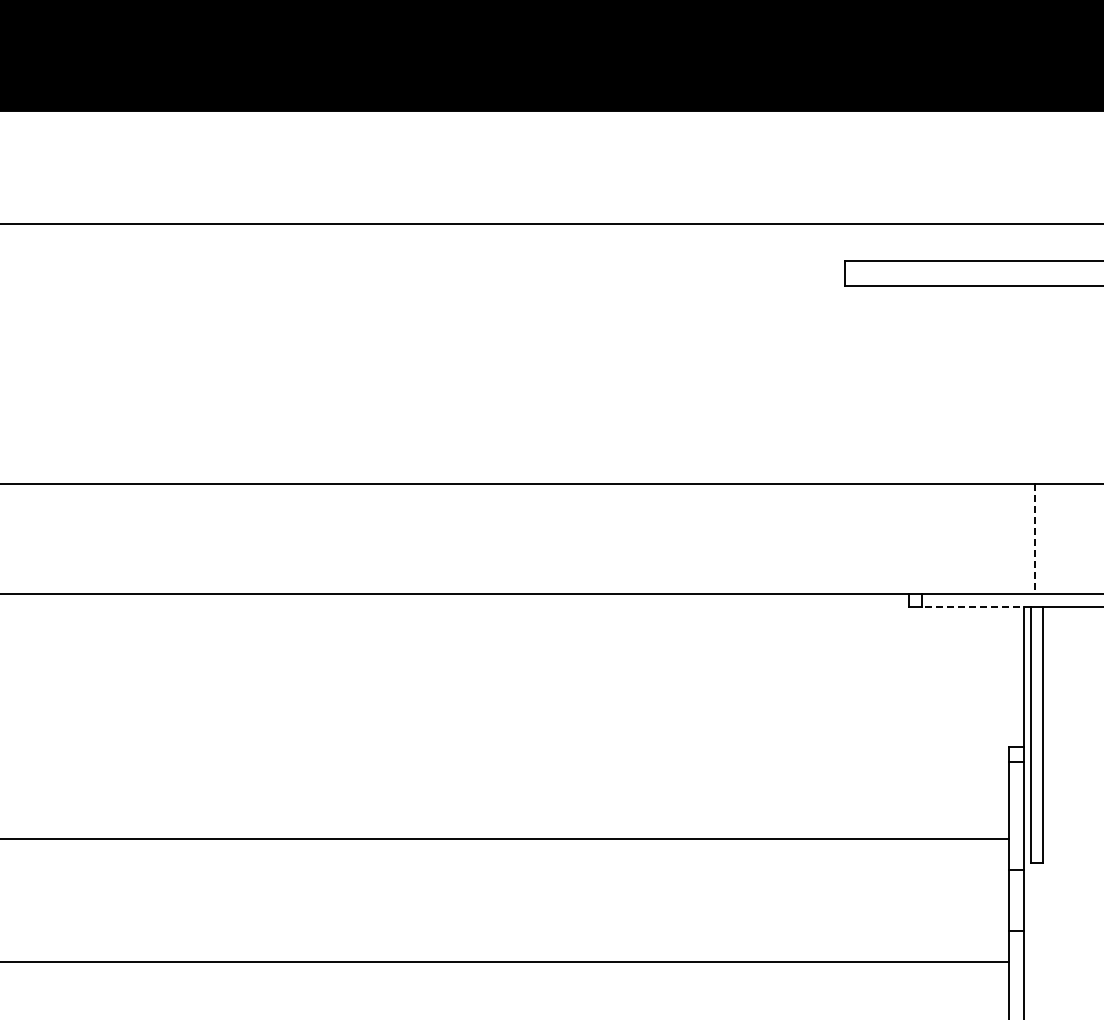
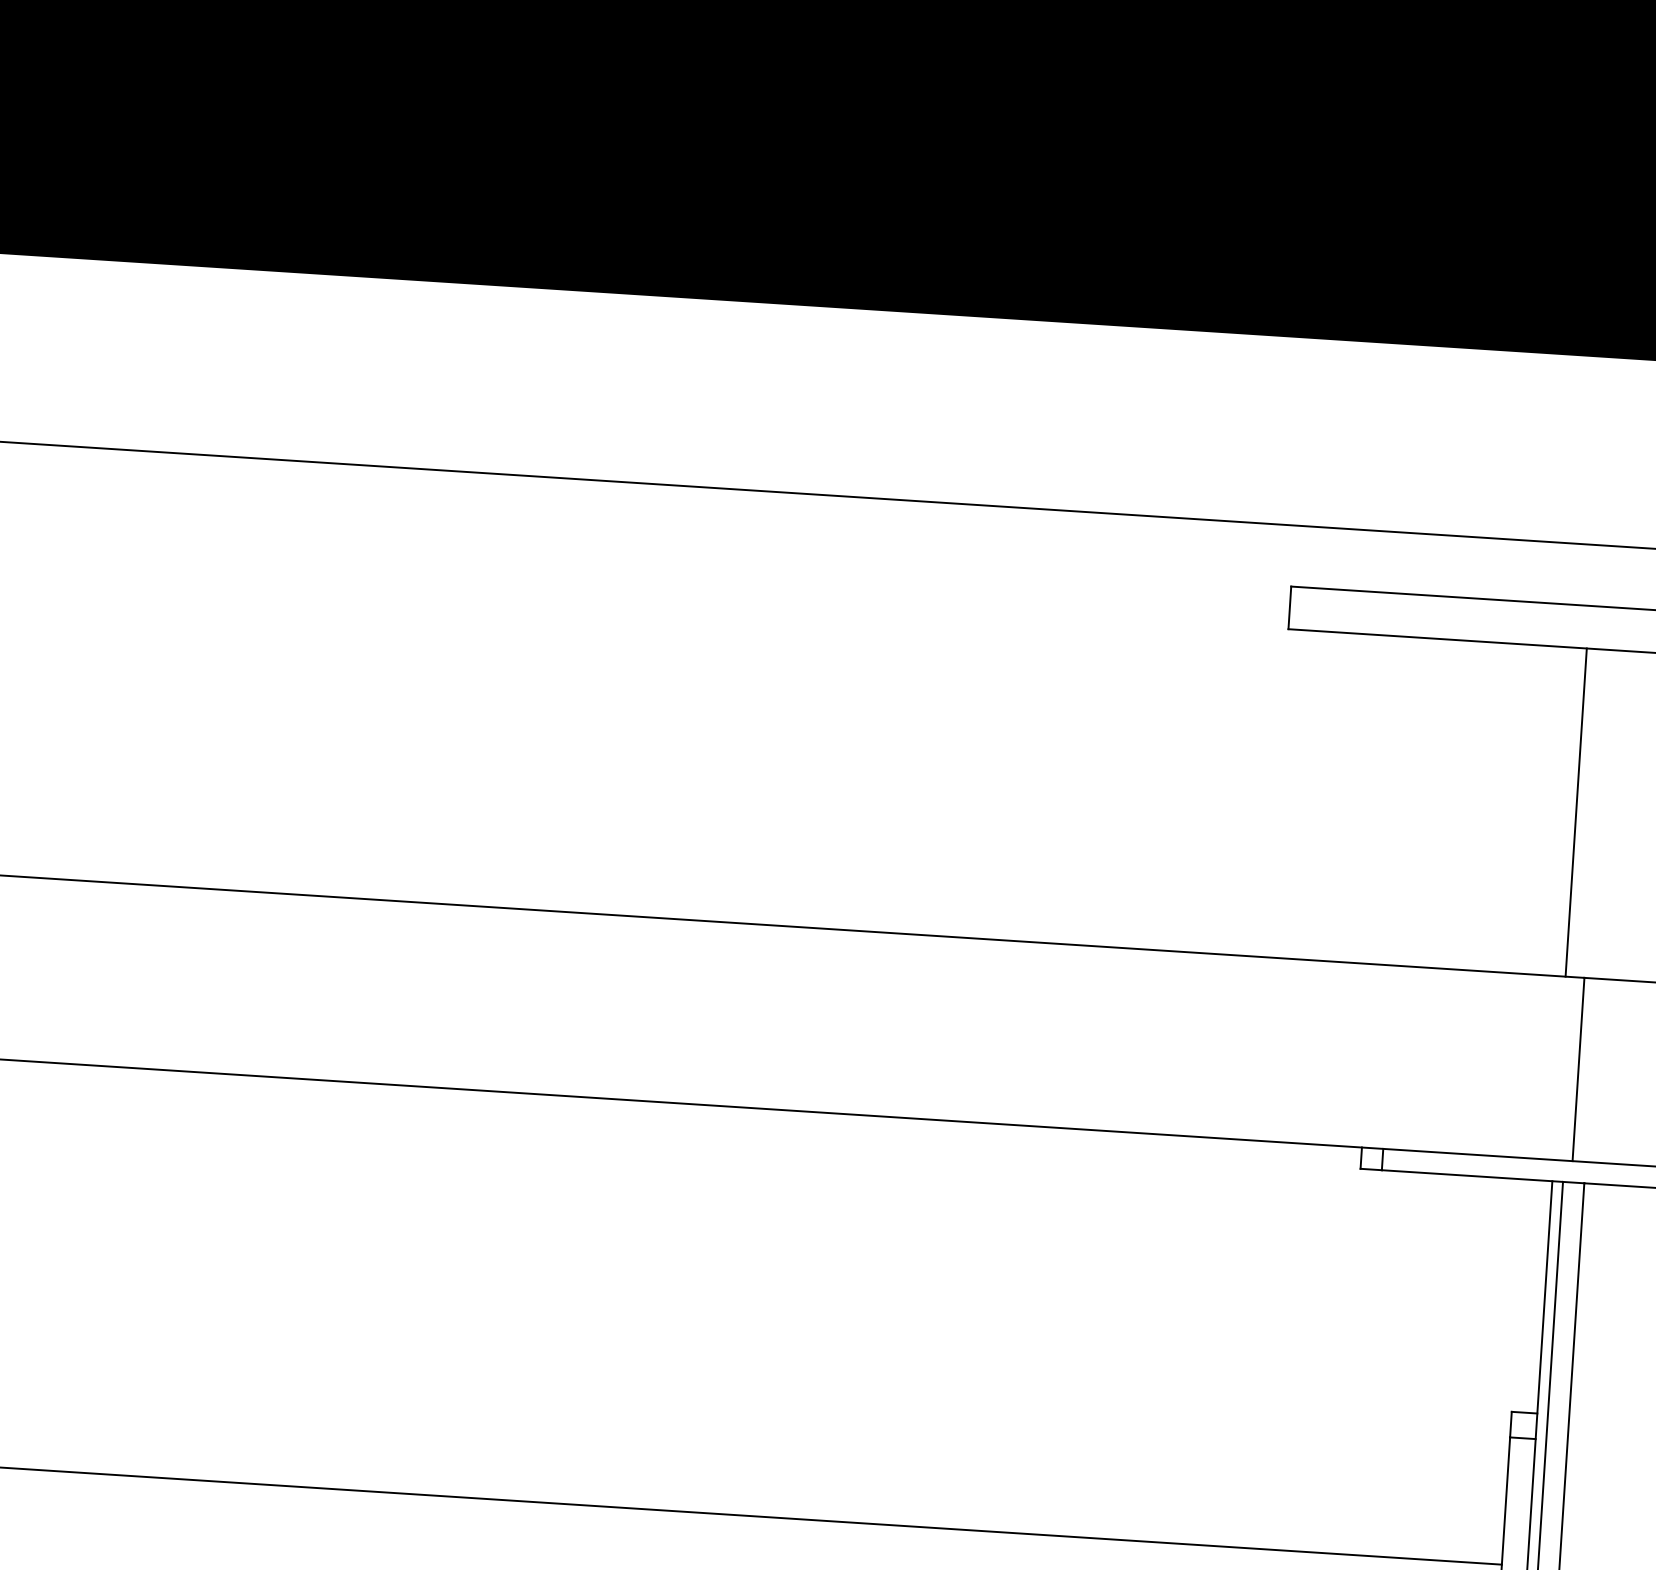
line: (1024, 384) -> (1576, 811), added
line: (1035, 539) -> (1578, 1070), dashed -> solid
line: (975, 606) -> (1471, 1175), dashed -> solid

